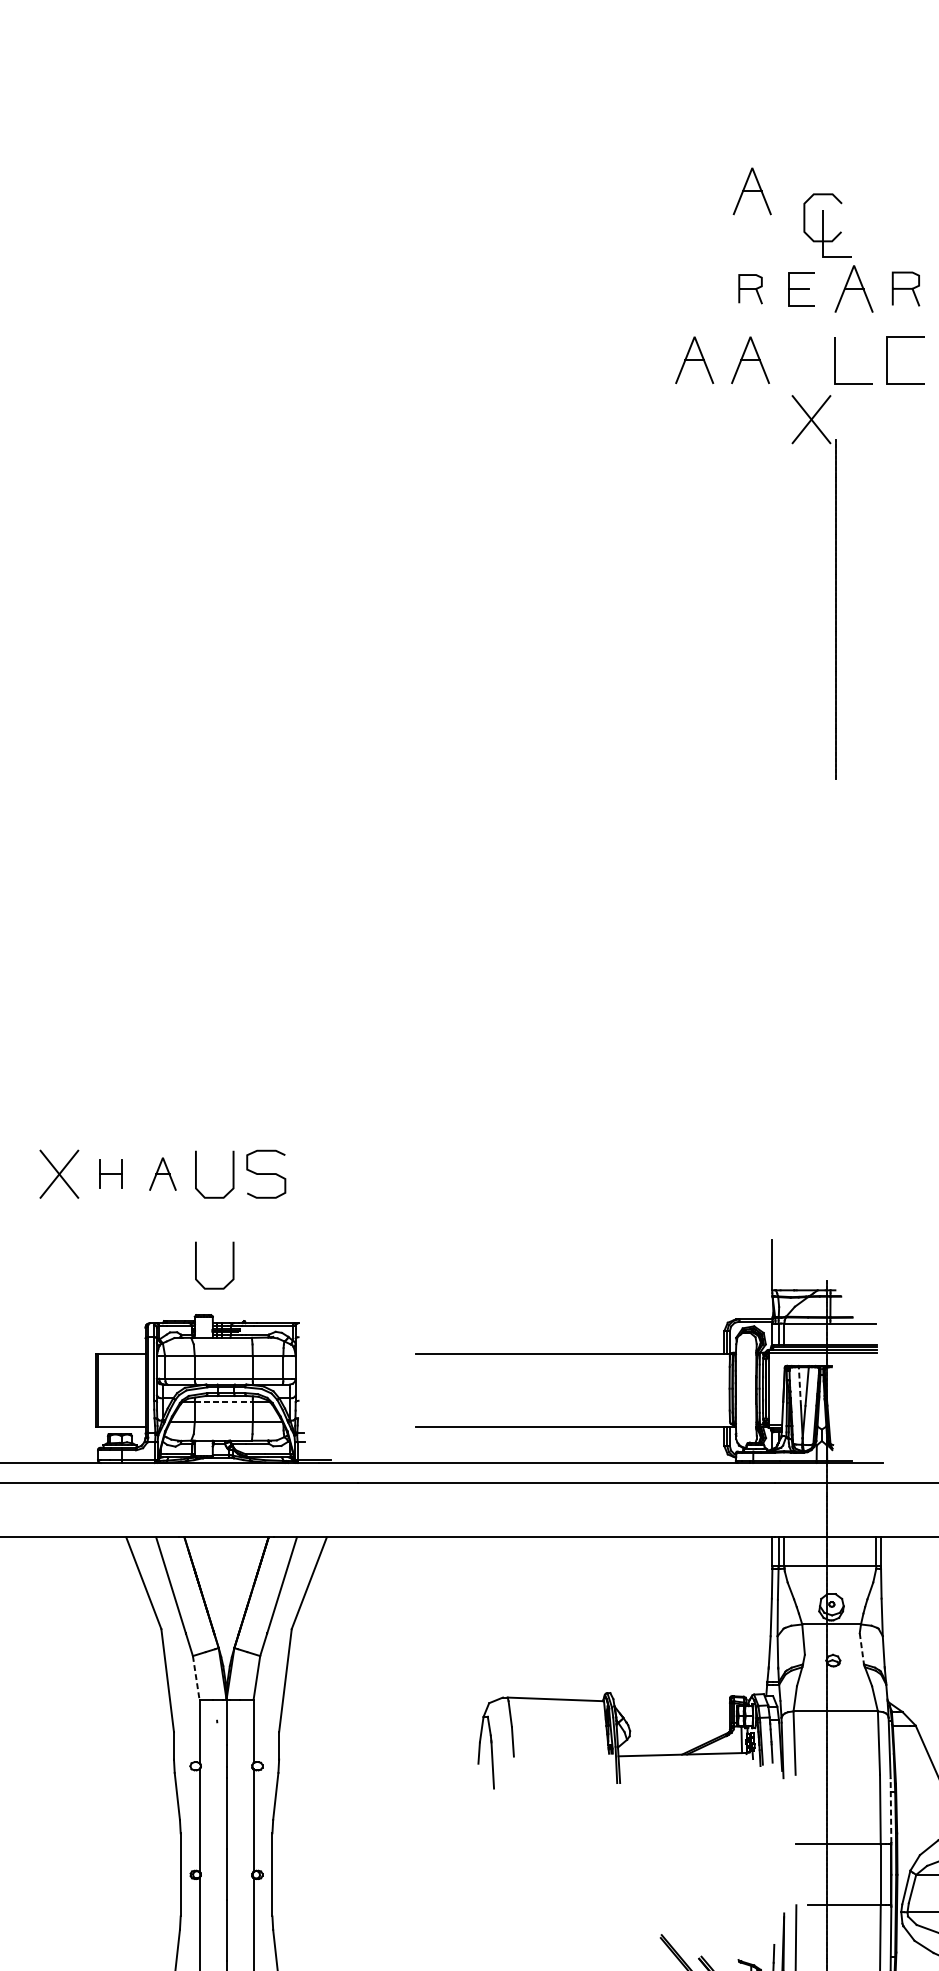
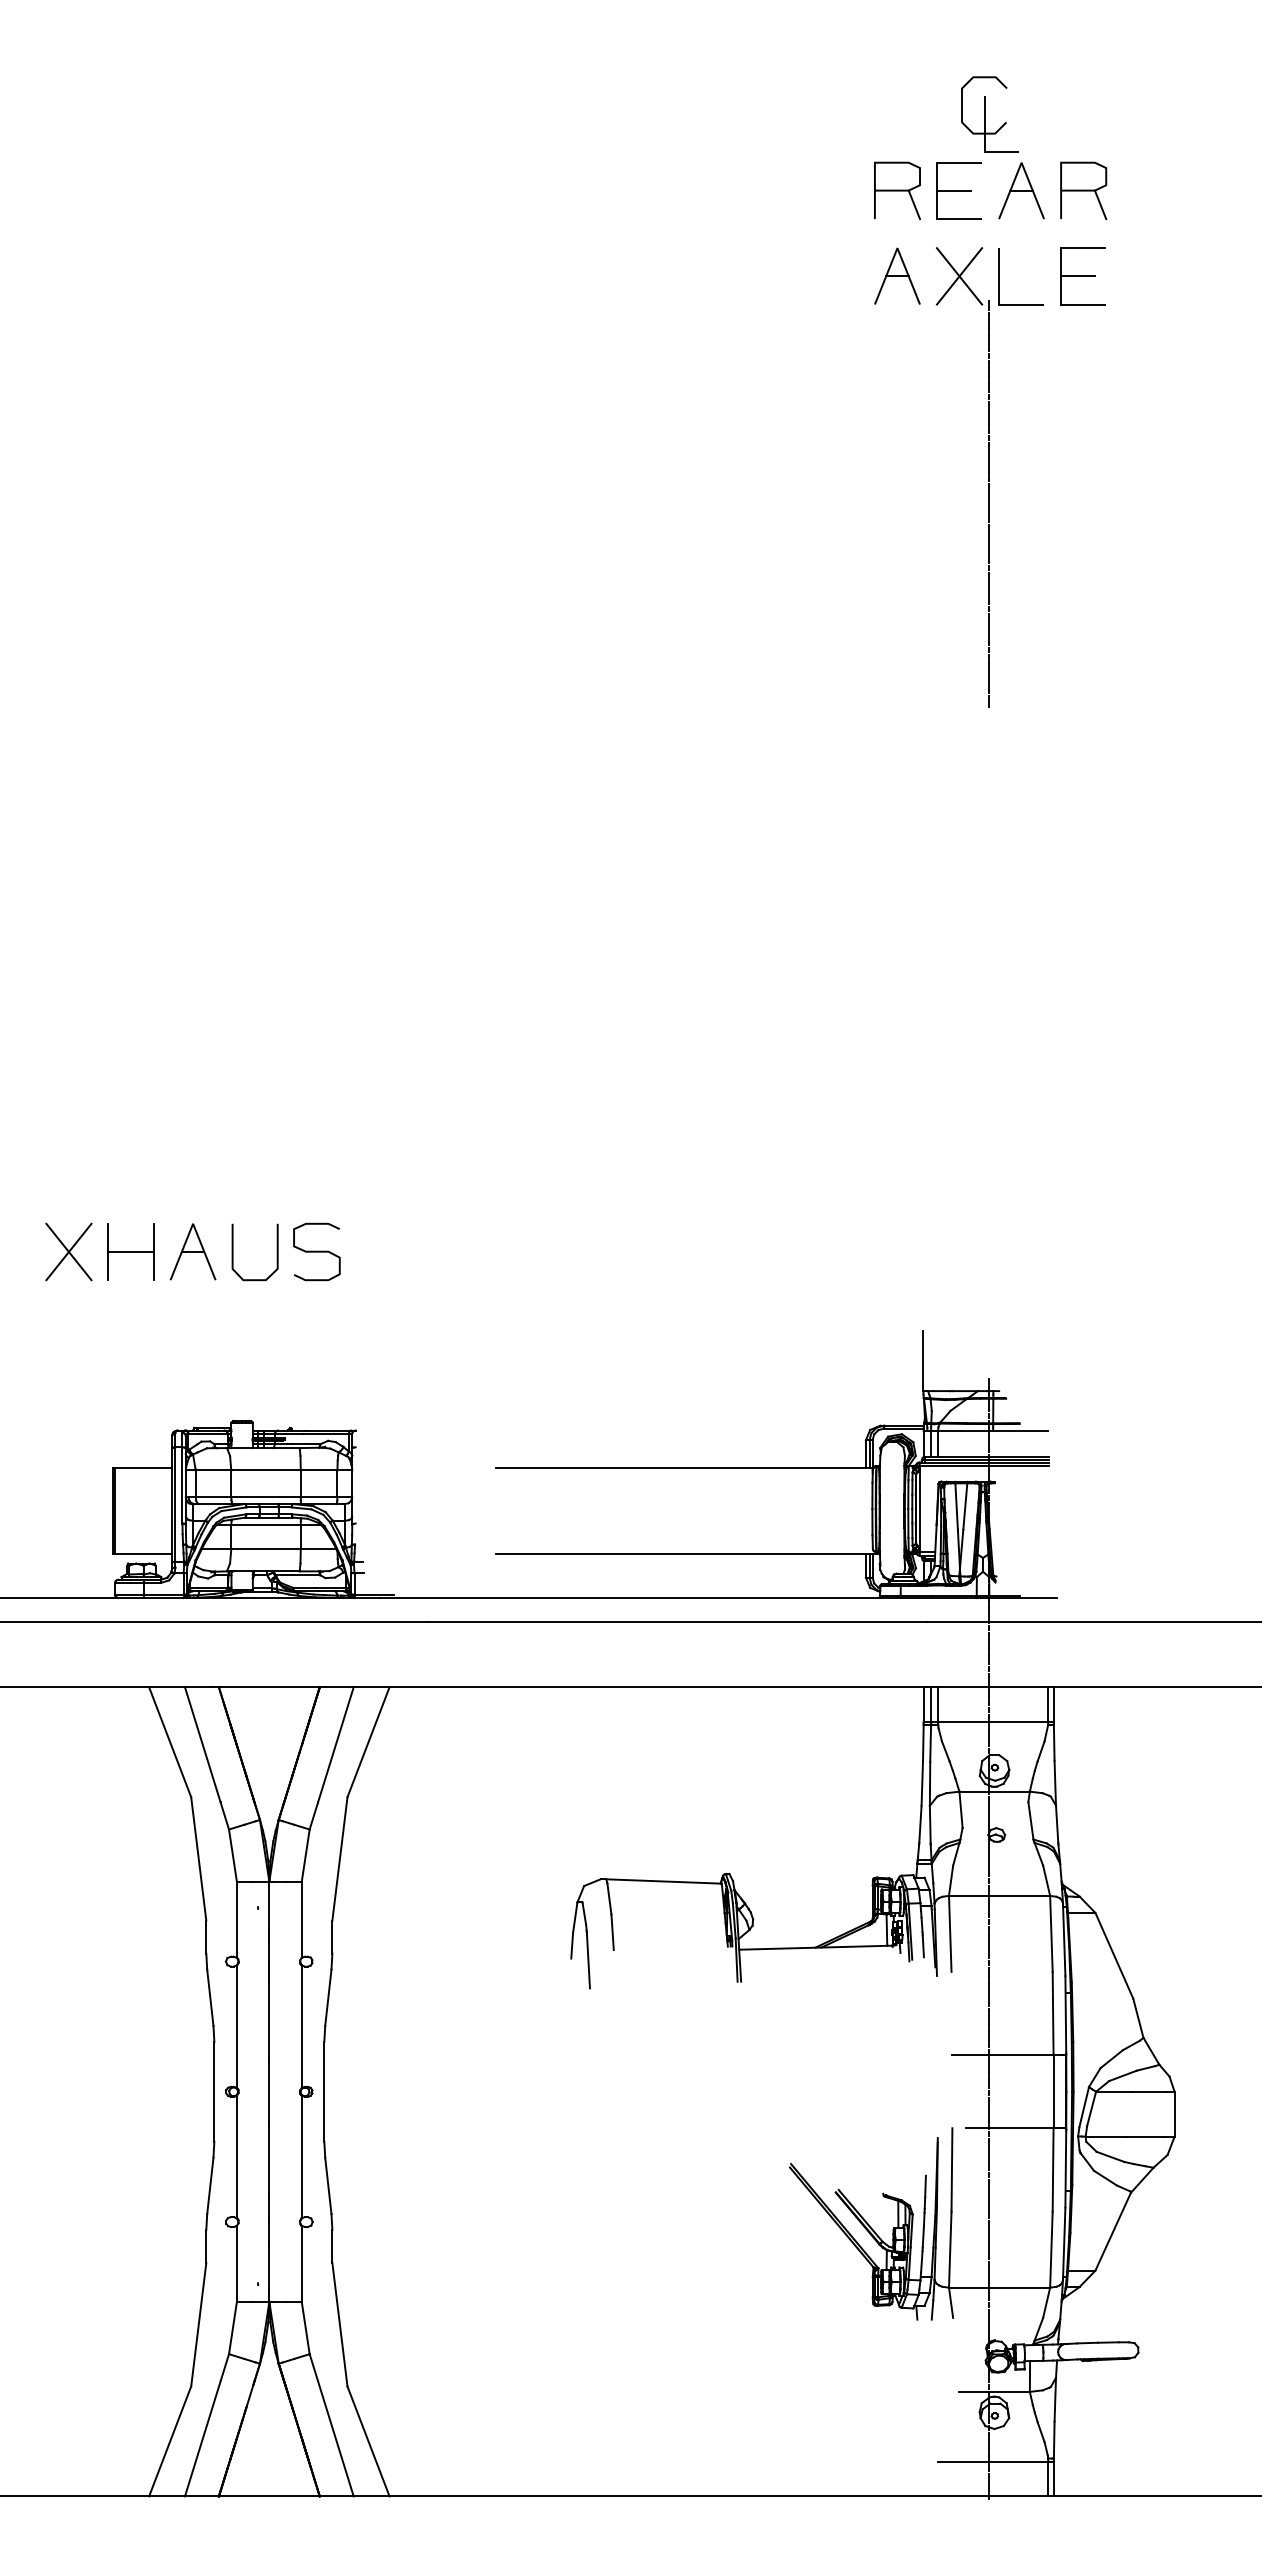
part: (752, 191) -> (899, 73), removed
part: (750, 288) -> (897, 190), size x1.67
part: (801, 288) -> (958, 190), size x1.43
part: (905, 288) -> (1083, 190), size x1.43
part: (694, 359) -> (830, 275), removed
line: (900, 360) -> (1077, 276), added
part: (835, 587) -> (988, 477), moved
part: (110, 1173) -> (130, 1251), size x1.67
part: (162, 1173) -> (192, 1251), size x1.43
curve: (196, 1265) -> (233, 1361), removed
line: (799, 1386) -> (956, 1506), dashed -> solid
line: (224, 1401) -> (266, 1524), dashed -> solid
line: (861, 1648) -> (1030, 1820), dashed -> solid
line: (196, 1678) -> (233, 1856), dashed -> solid
line: (890, 1810) -> (1065, 2014), dashed -> solid

